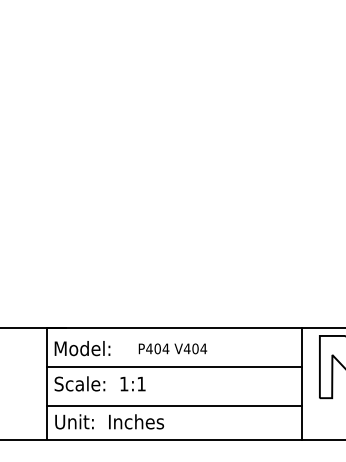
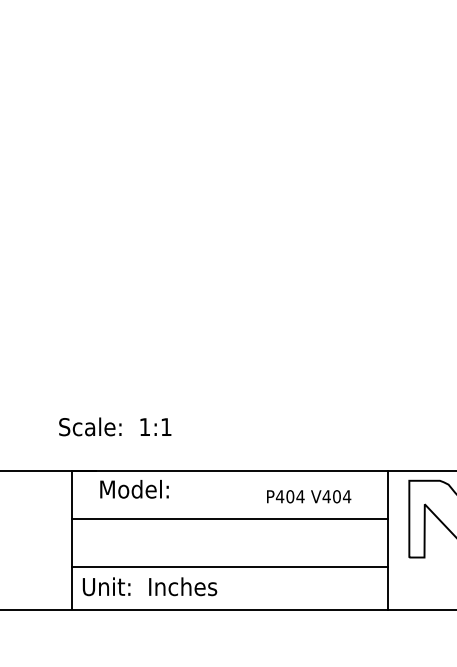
text: (82, 348) -> (134, 489), moved
text: (173, 348) -> (309, 496), moved
text: (100, 383) -> (115, 426), moved

